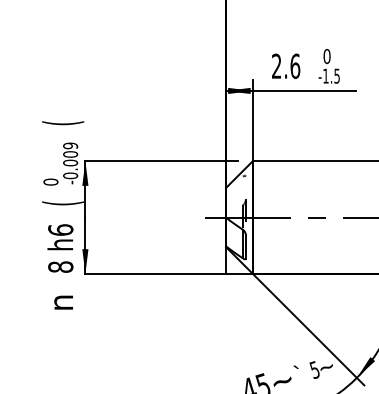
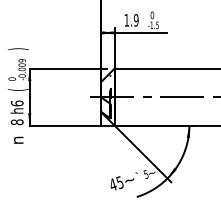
text: (285, 66) -> (131, 20), 2.6 -> 1.9
text: (63, 123) -> (18, 49), ( -> )

